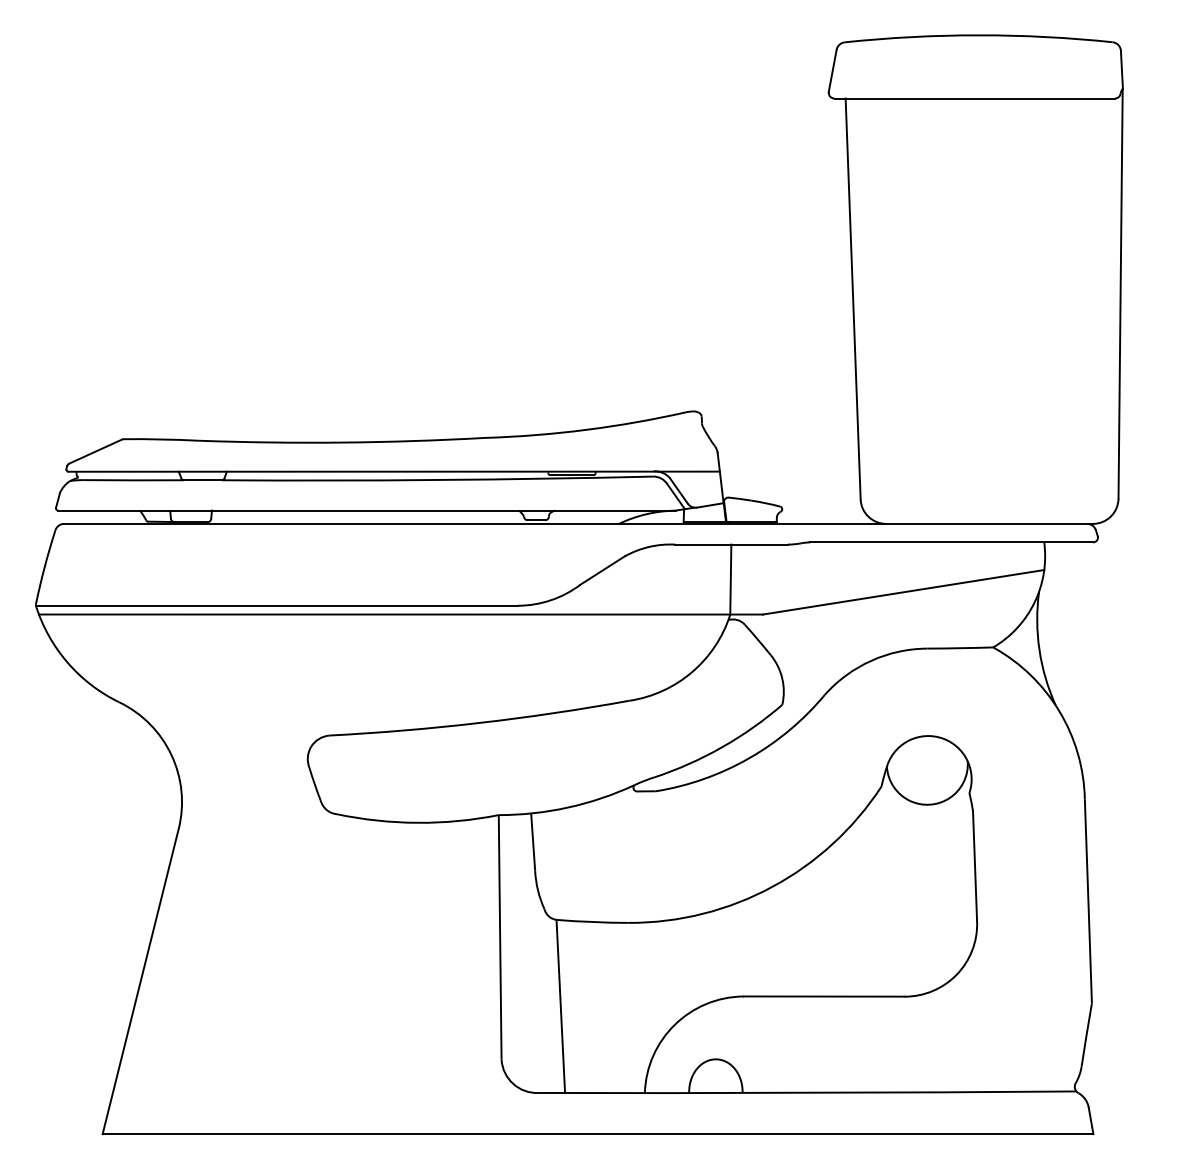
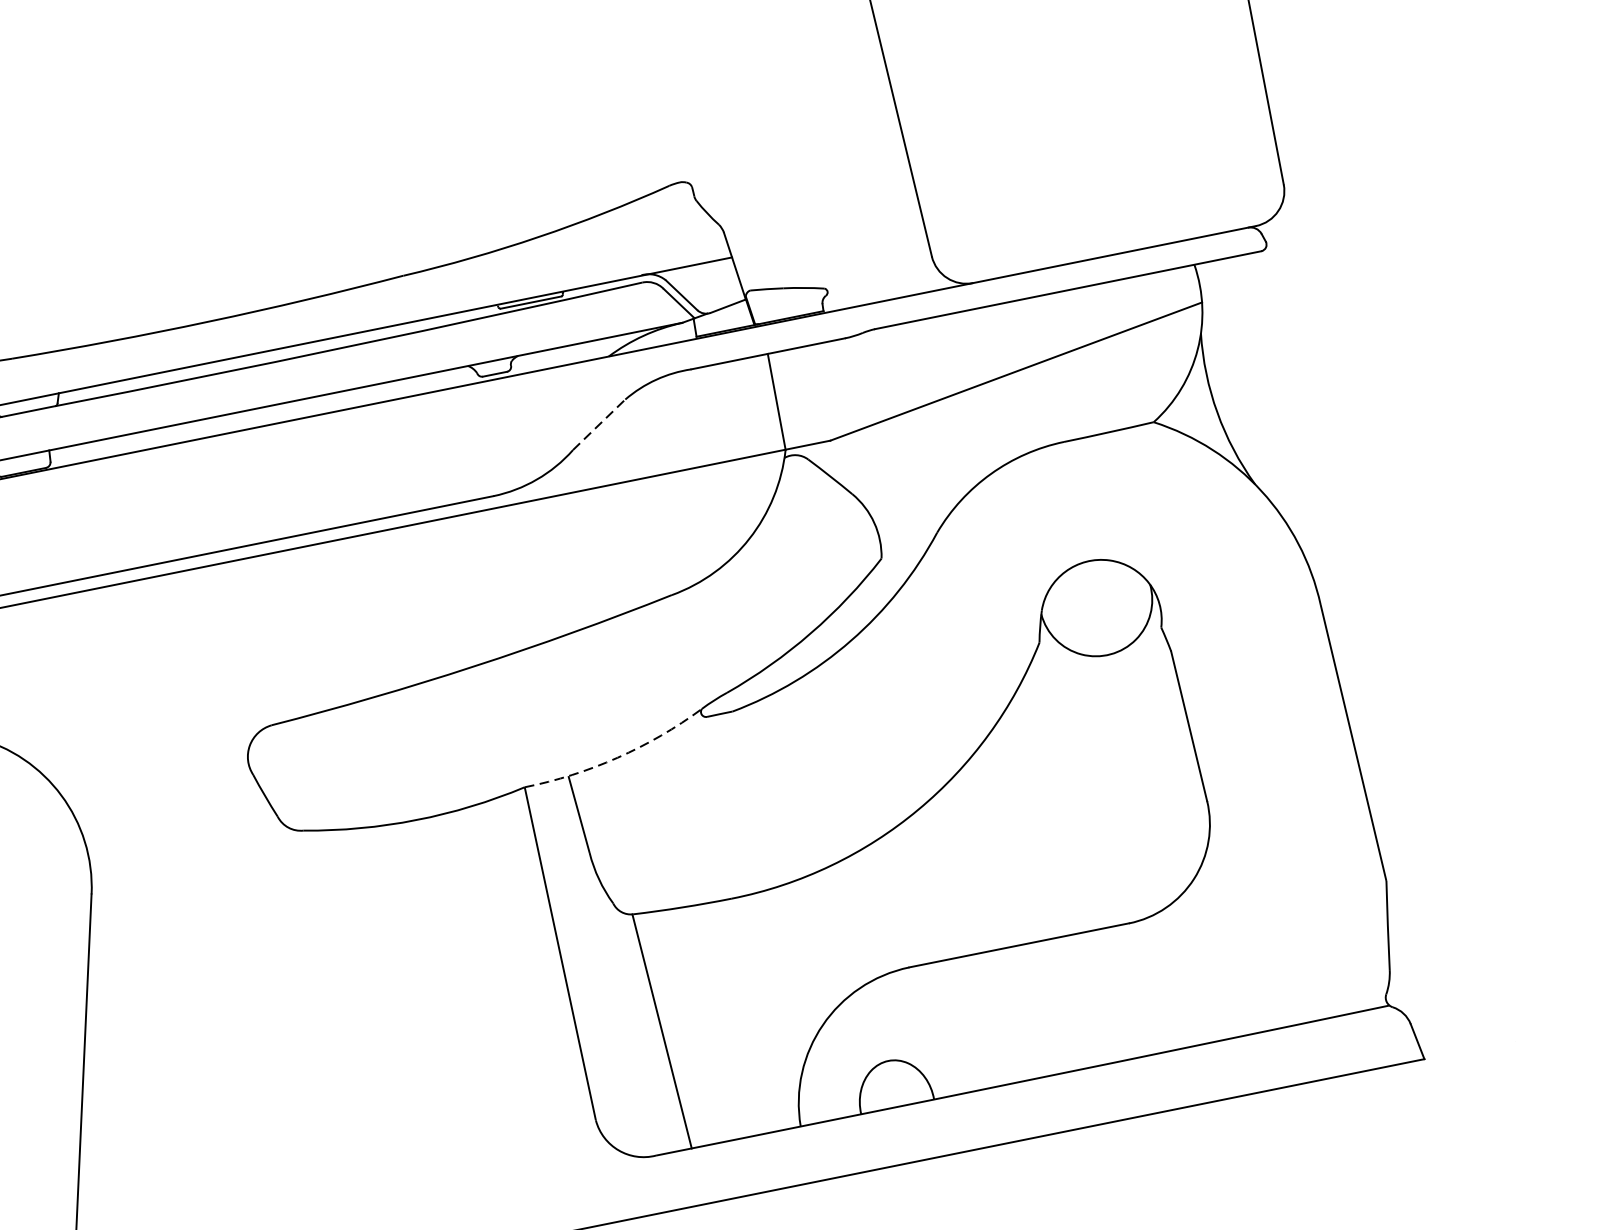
line: (603, 570) -> (600, 424), solid -> dashed
arc: (568, 807) -> (617, 757), solid -> dashed

